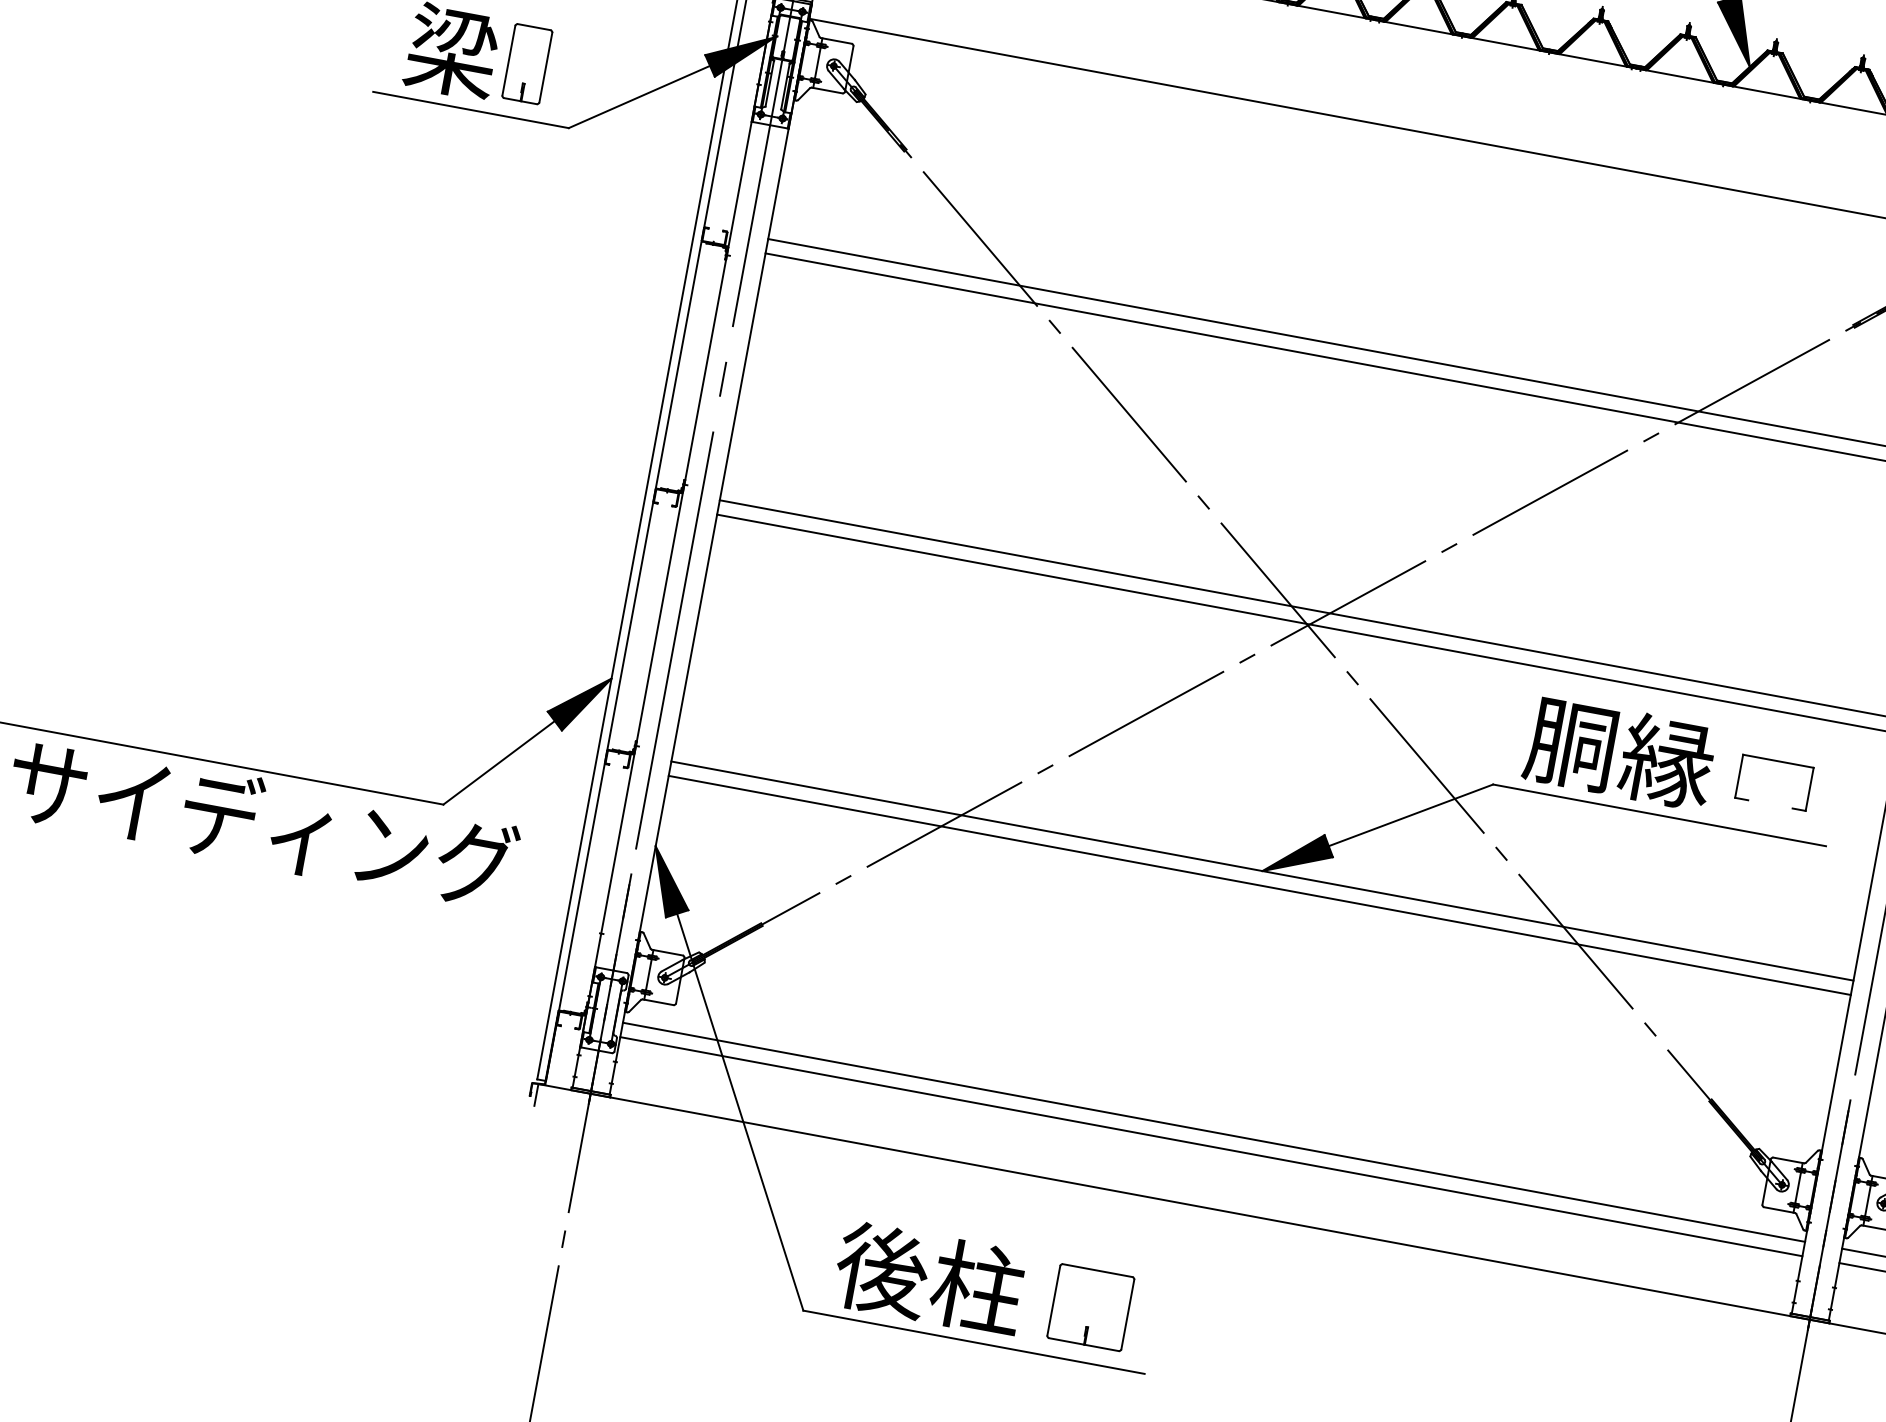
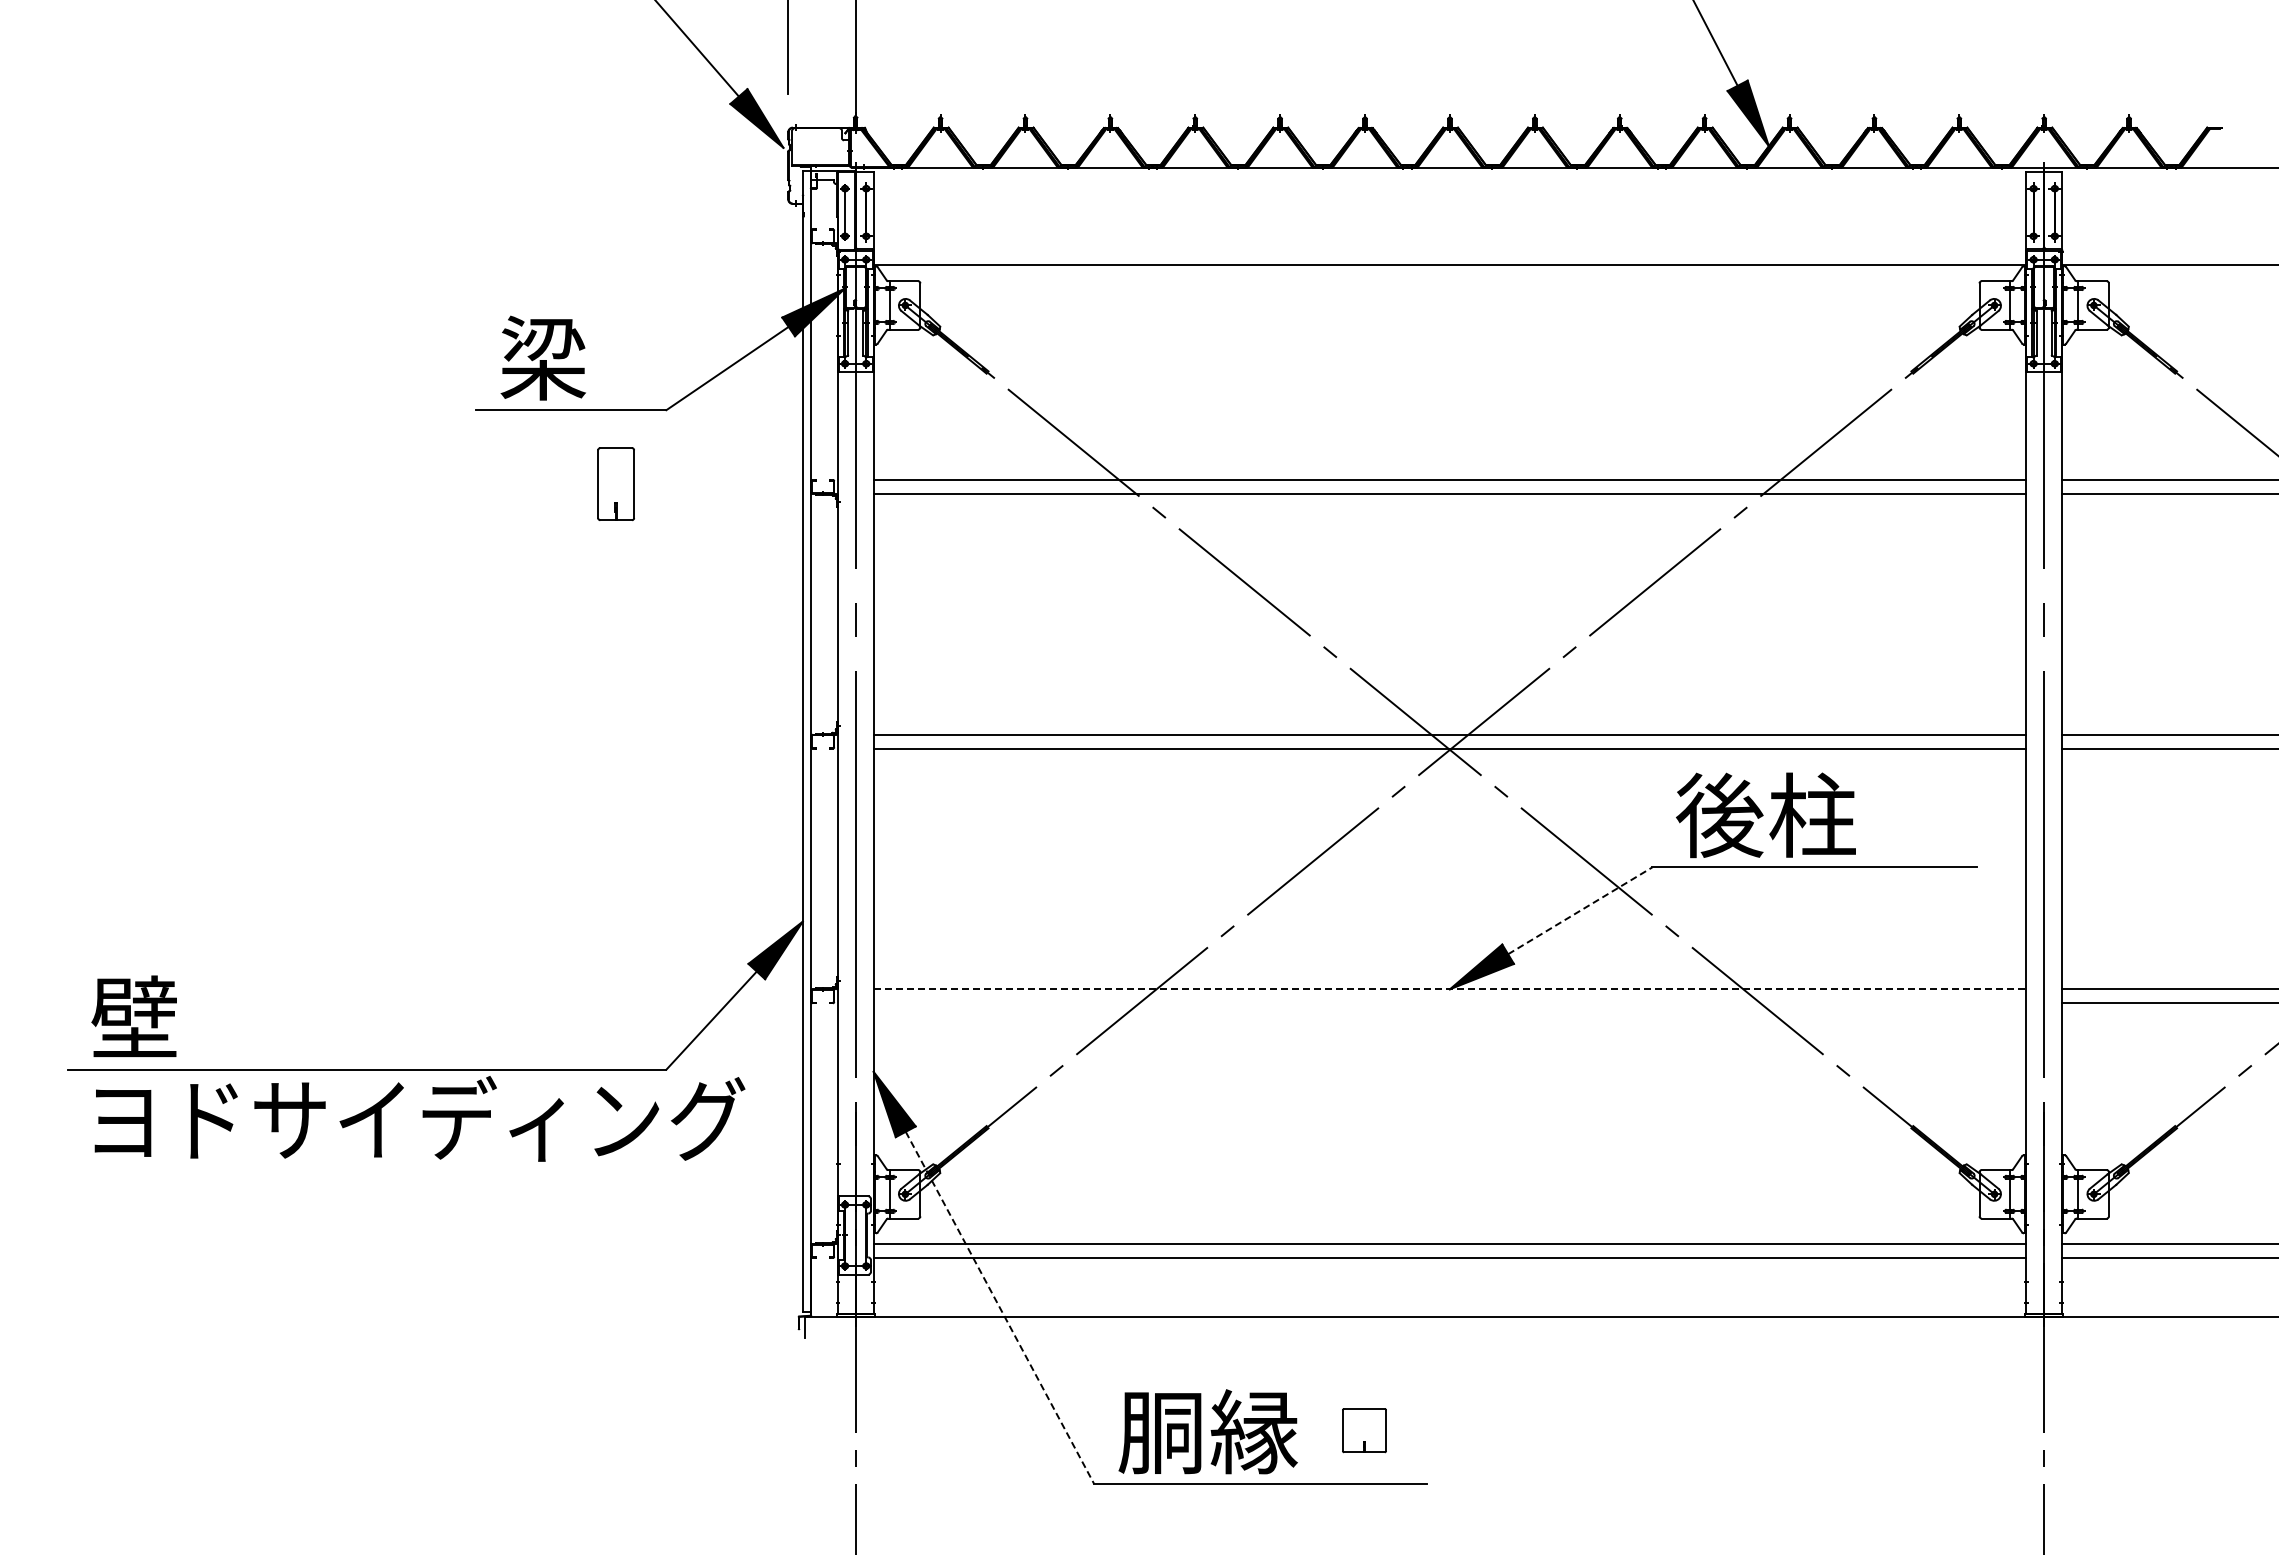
part: (526, 63) -> (615, 483), moved
text: (1620, 752) -> (1766, 815), 胴縁 -> 後柱
part: (1777, 762) -> (1916, 796), removed
line: (1411, 815) -> (1580, 910), solid -> dashed
line: (1262, 871) -> (1450, 989), solid -> dashed
line: (1259, 885) -> (1449, 1003), removed
line: (739, 1111) -> (999, 1307), solid -> dashed
text: (929, 1278) -> (1207, 1431), 後柱 -> 胴縁
part: (1090, 1307) -> (1364, 1430), size x0.6

